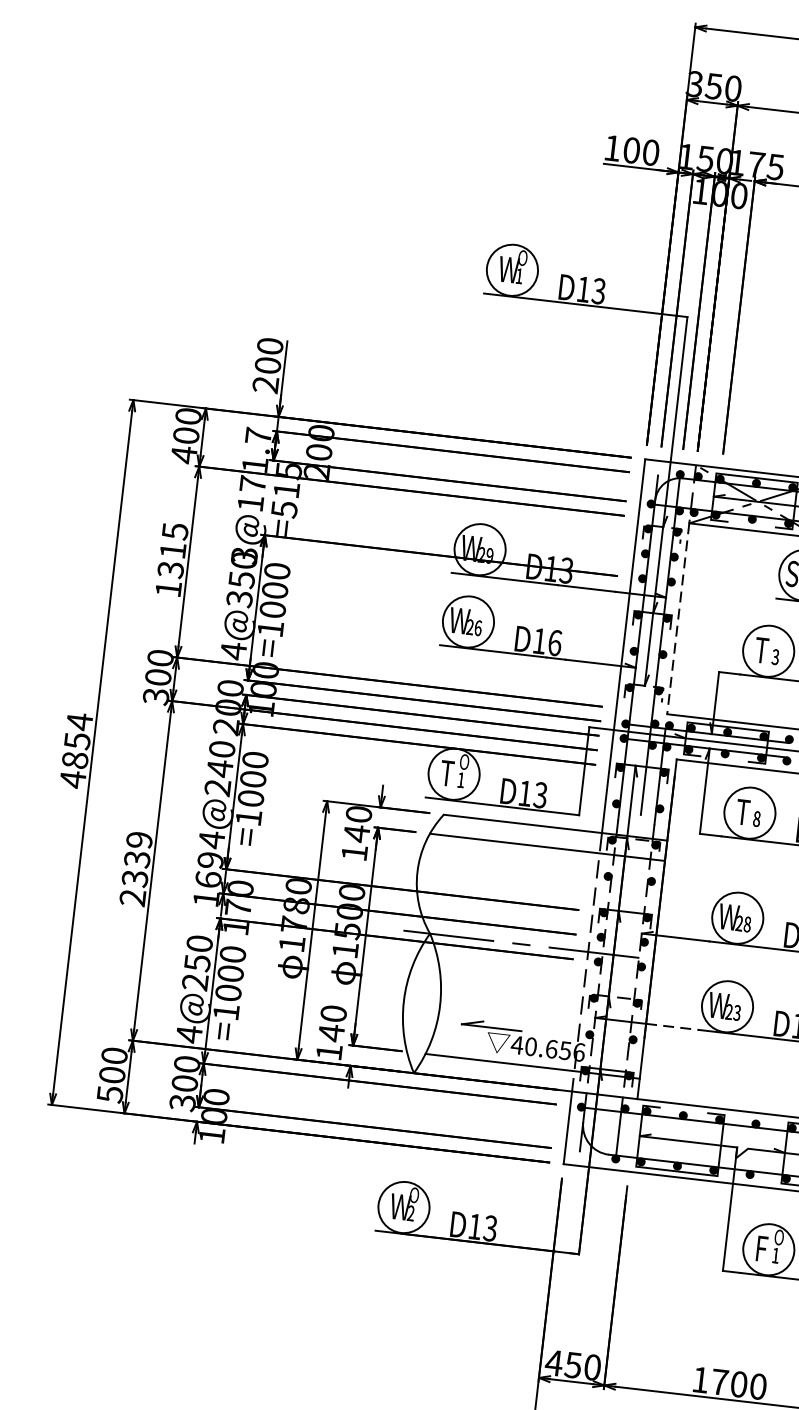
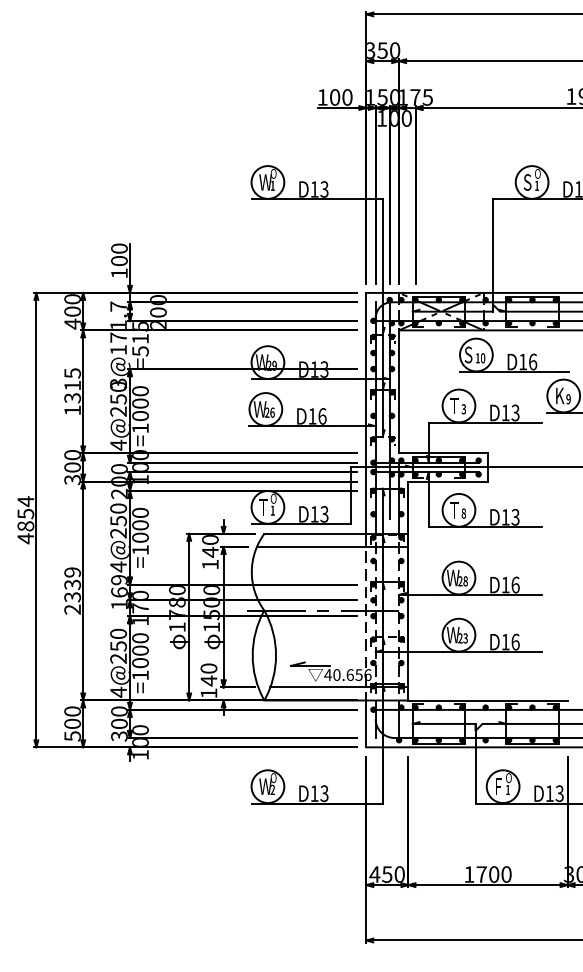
text: (265, 384) -> (119, 273), 200 -> 100
text: (239, 598) -> (118, 411), 4@350 -> 4@250
line: (678, 618) -> (399, 391), dashed -> solid
text: (219, 767) -> (118, 520), 4@240 -> 4@250
line: (674, 1026) -> (426, 651), dashed -> solid

